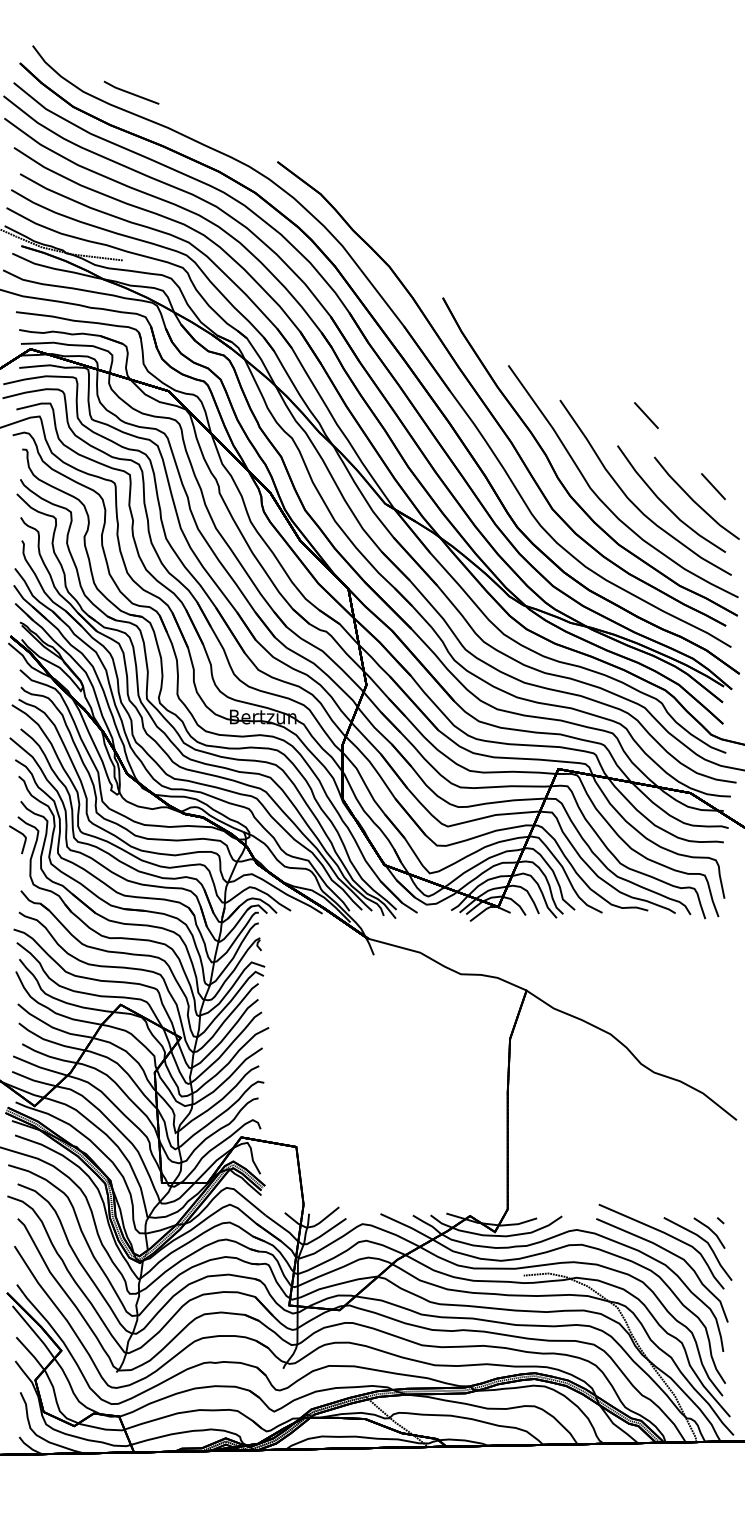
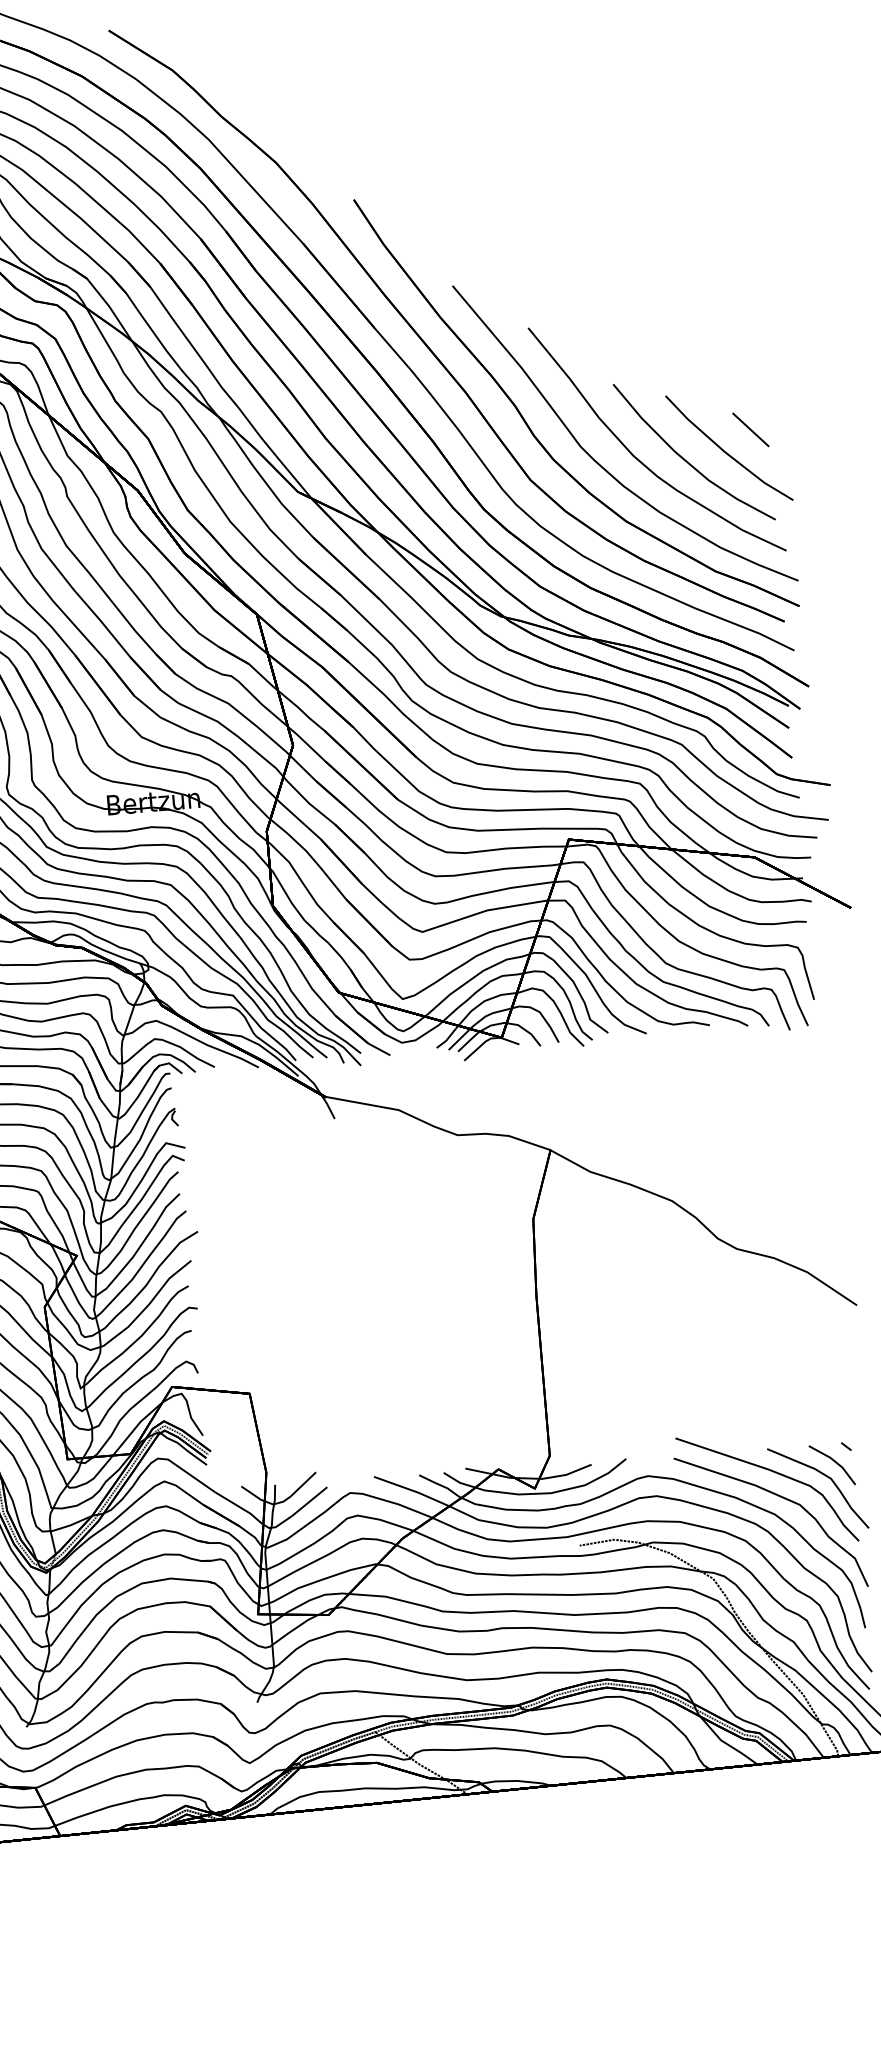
line: (646, 415) -> (649, 339), removed

